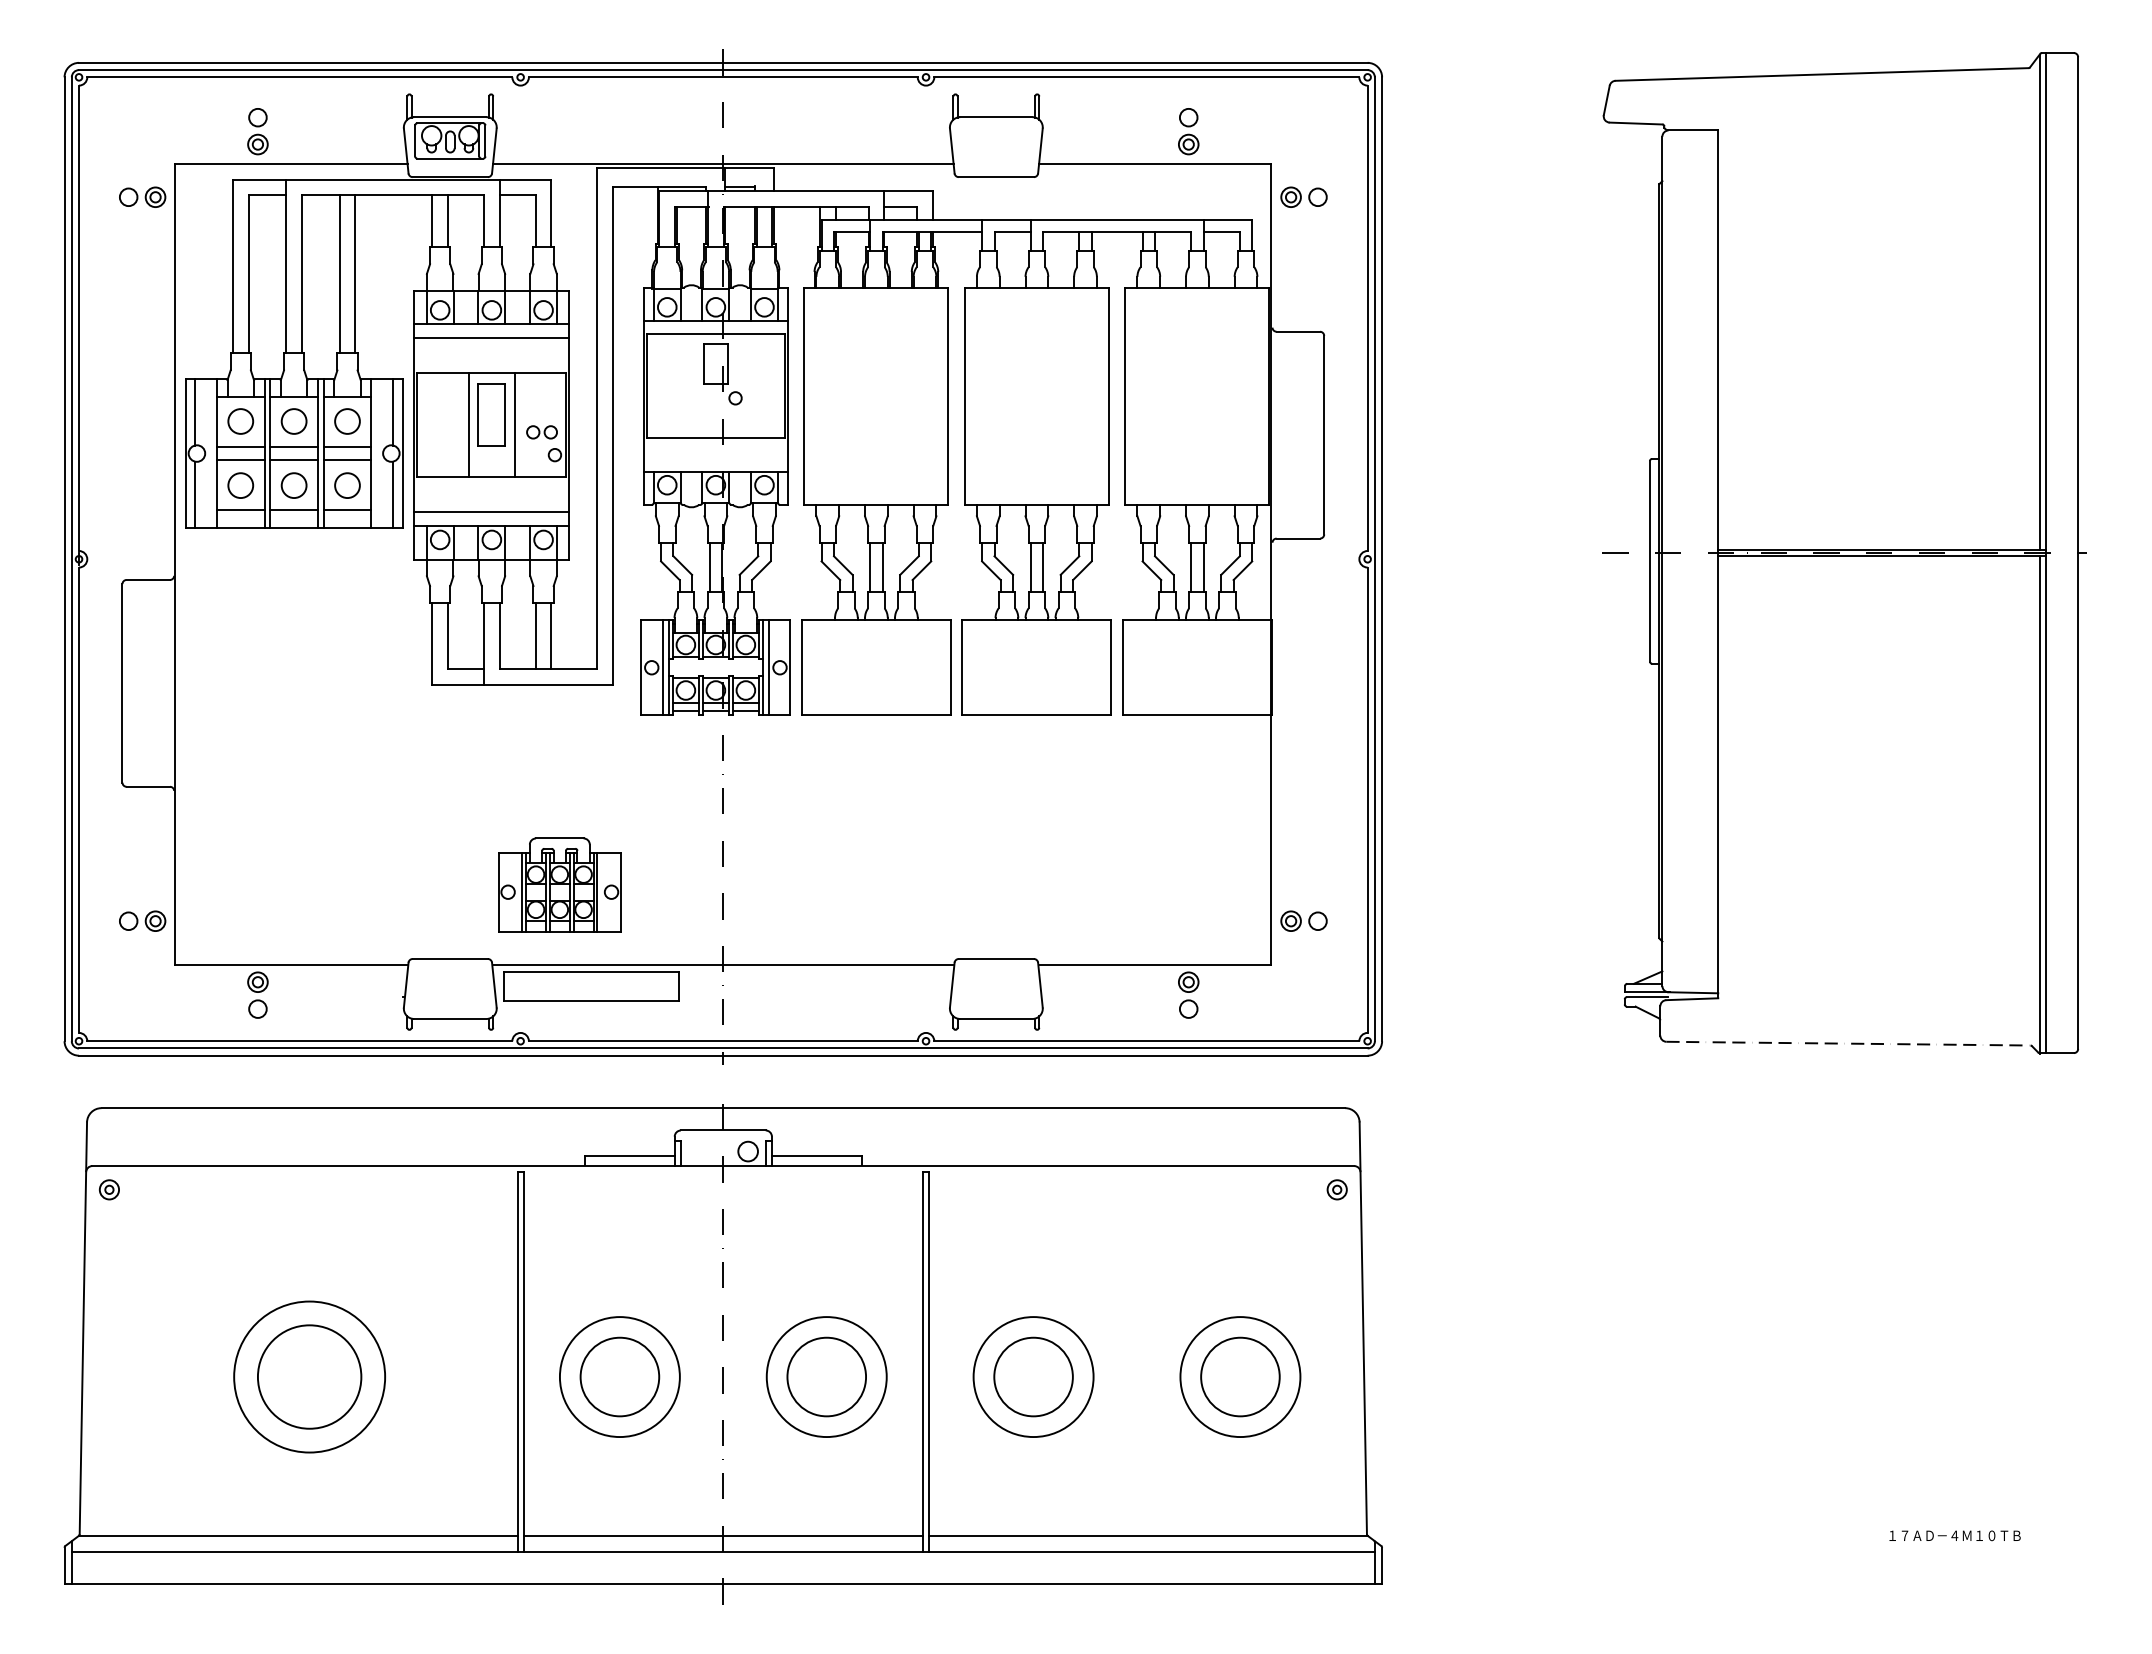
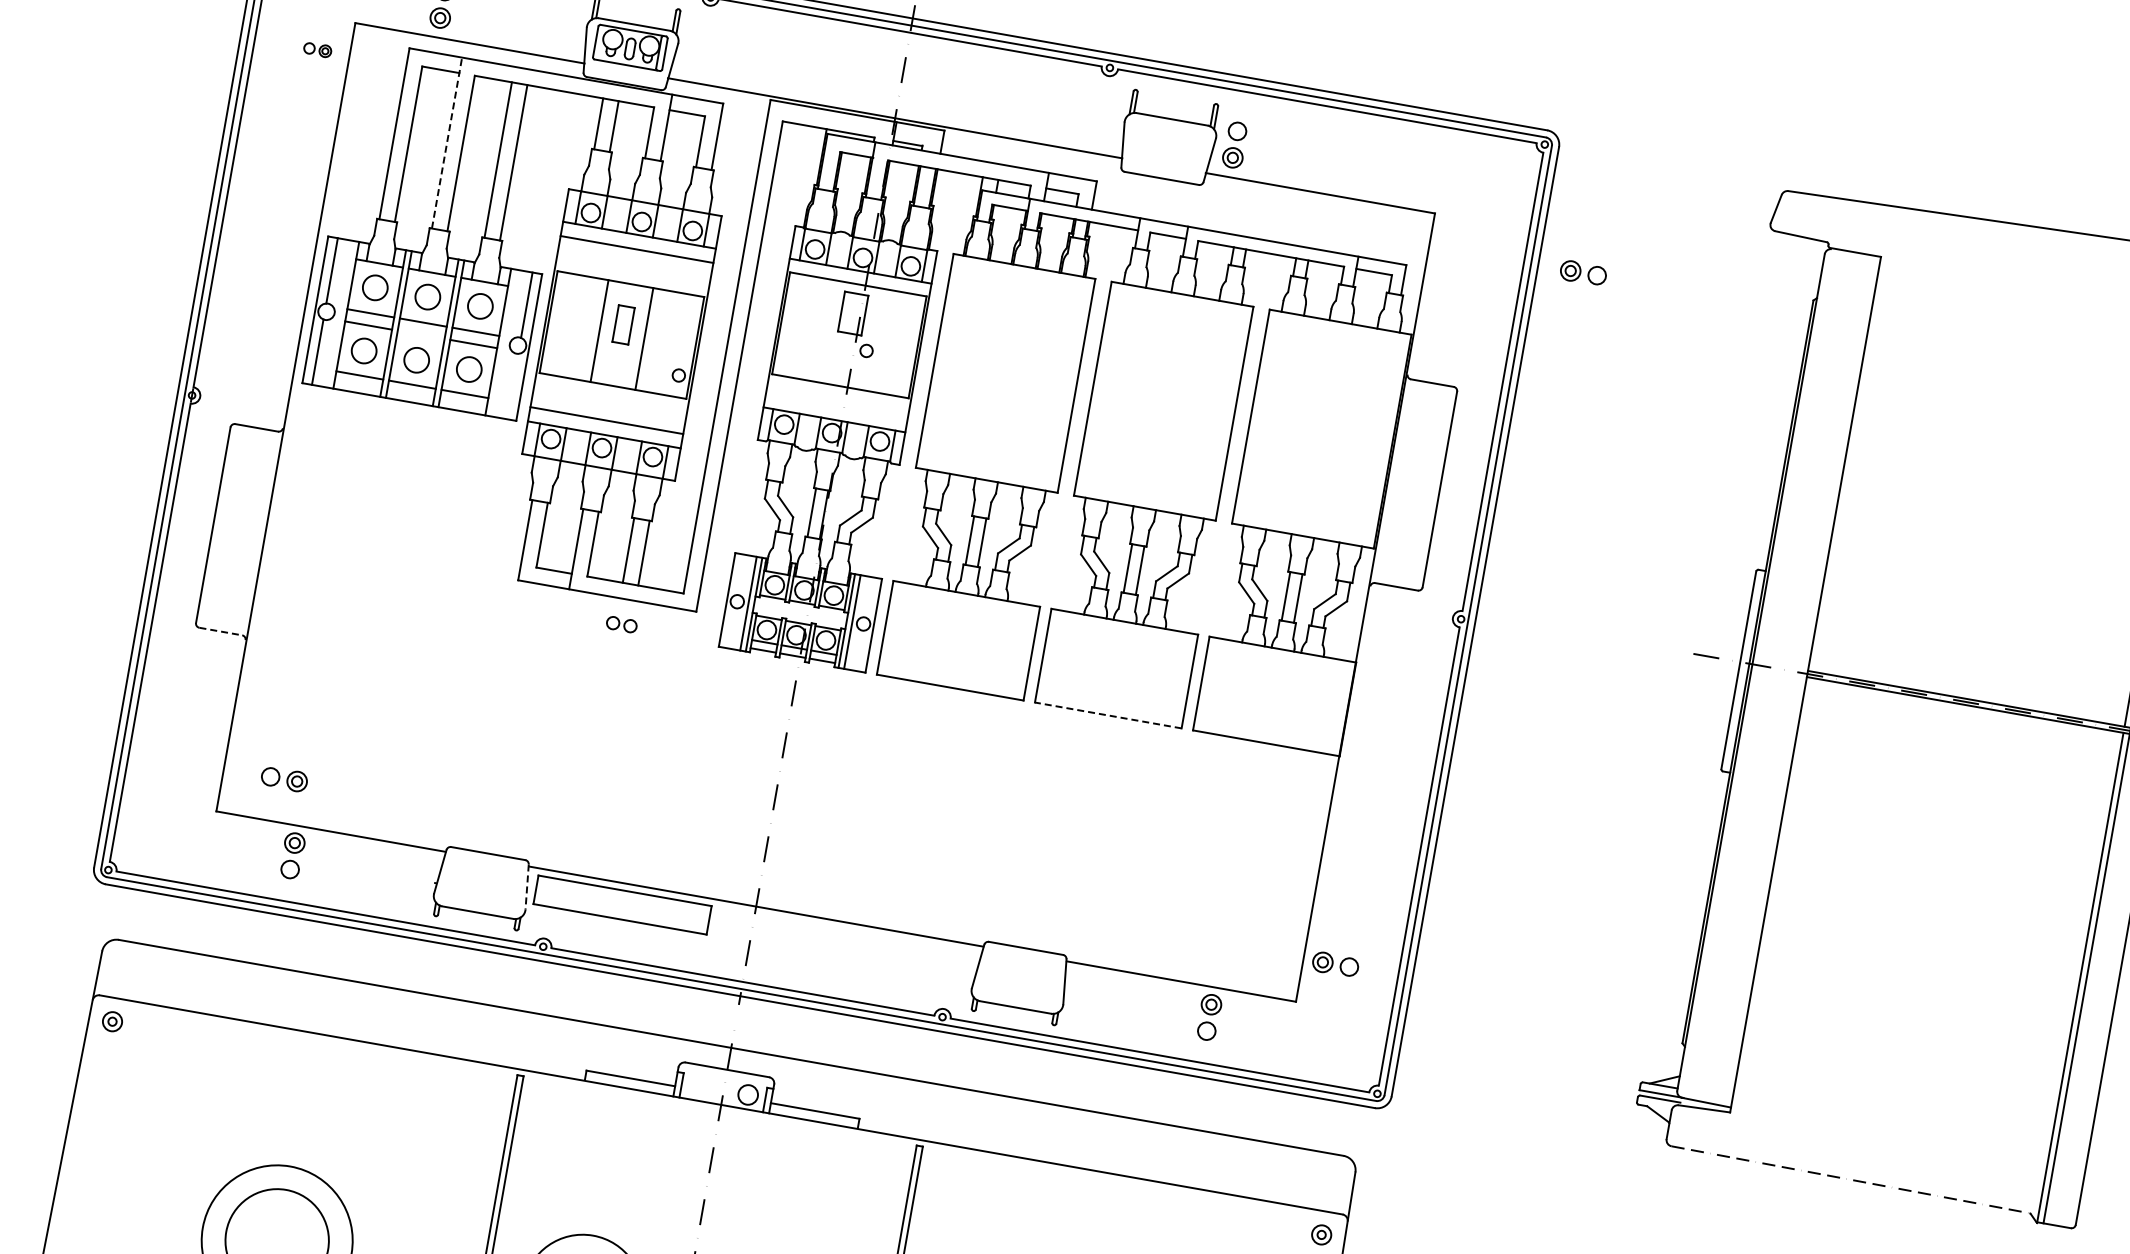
part: (1188, 131) -> (1234, 144), moved
part: (142, 196) -> (317, 49), size x0.6
part: (1303, 196) -> (1583, 272), moved
line: (286, 266) -> (447, 143), solid -> dashed
part: (491, 414) -> (623, 324), size x0.6
part: (541, 432) -> (621, 624), moved
line: (293, 459) -> (420, 334), removed
line: (393, 494) -> (513, 386), removed
line: (1036, 715) -> (1107, 715), solid -> dashed
line: (148, 786) -> (221, 631), solid -> dashed
part: (559, 884) -> (608, 799), removed
part: (142, 920) -> (284, 778), moved
line: (494, 985) -> (527, 887), solid -> dashed

